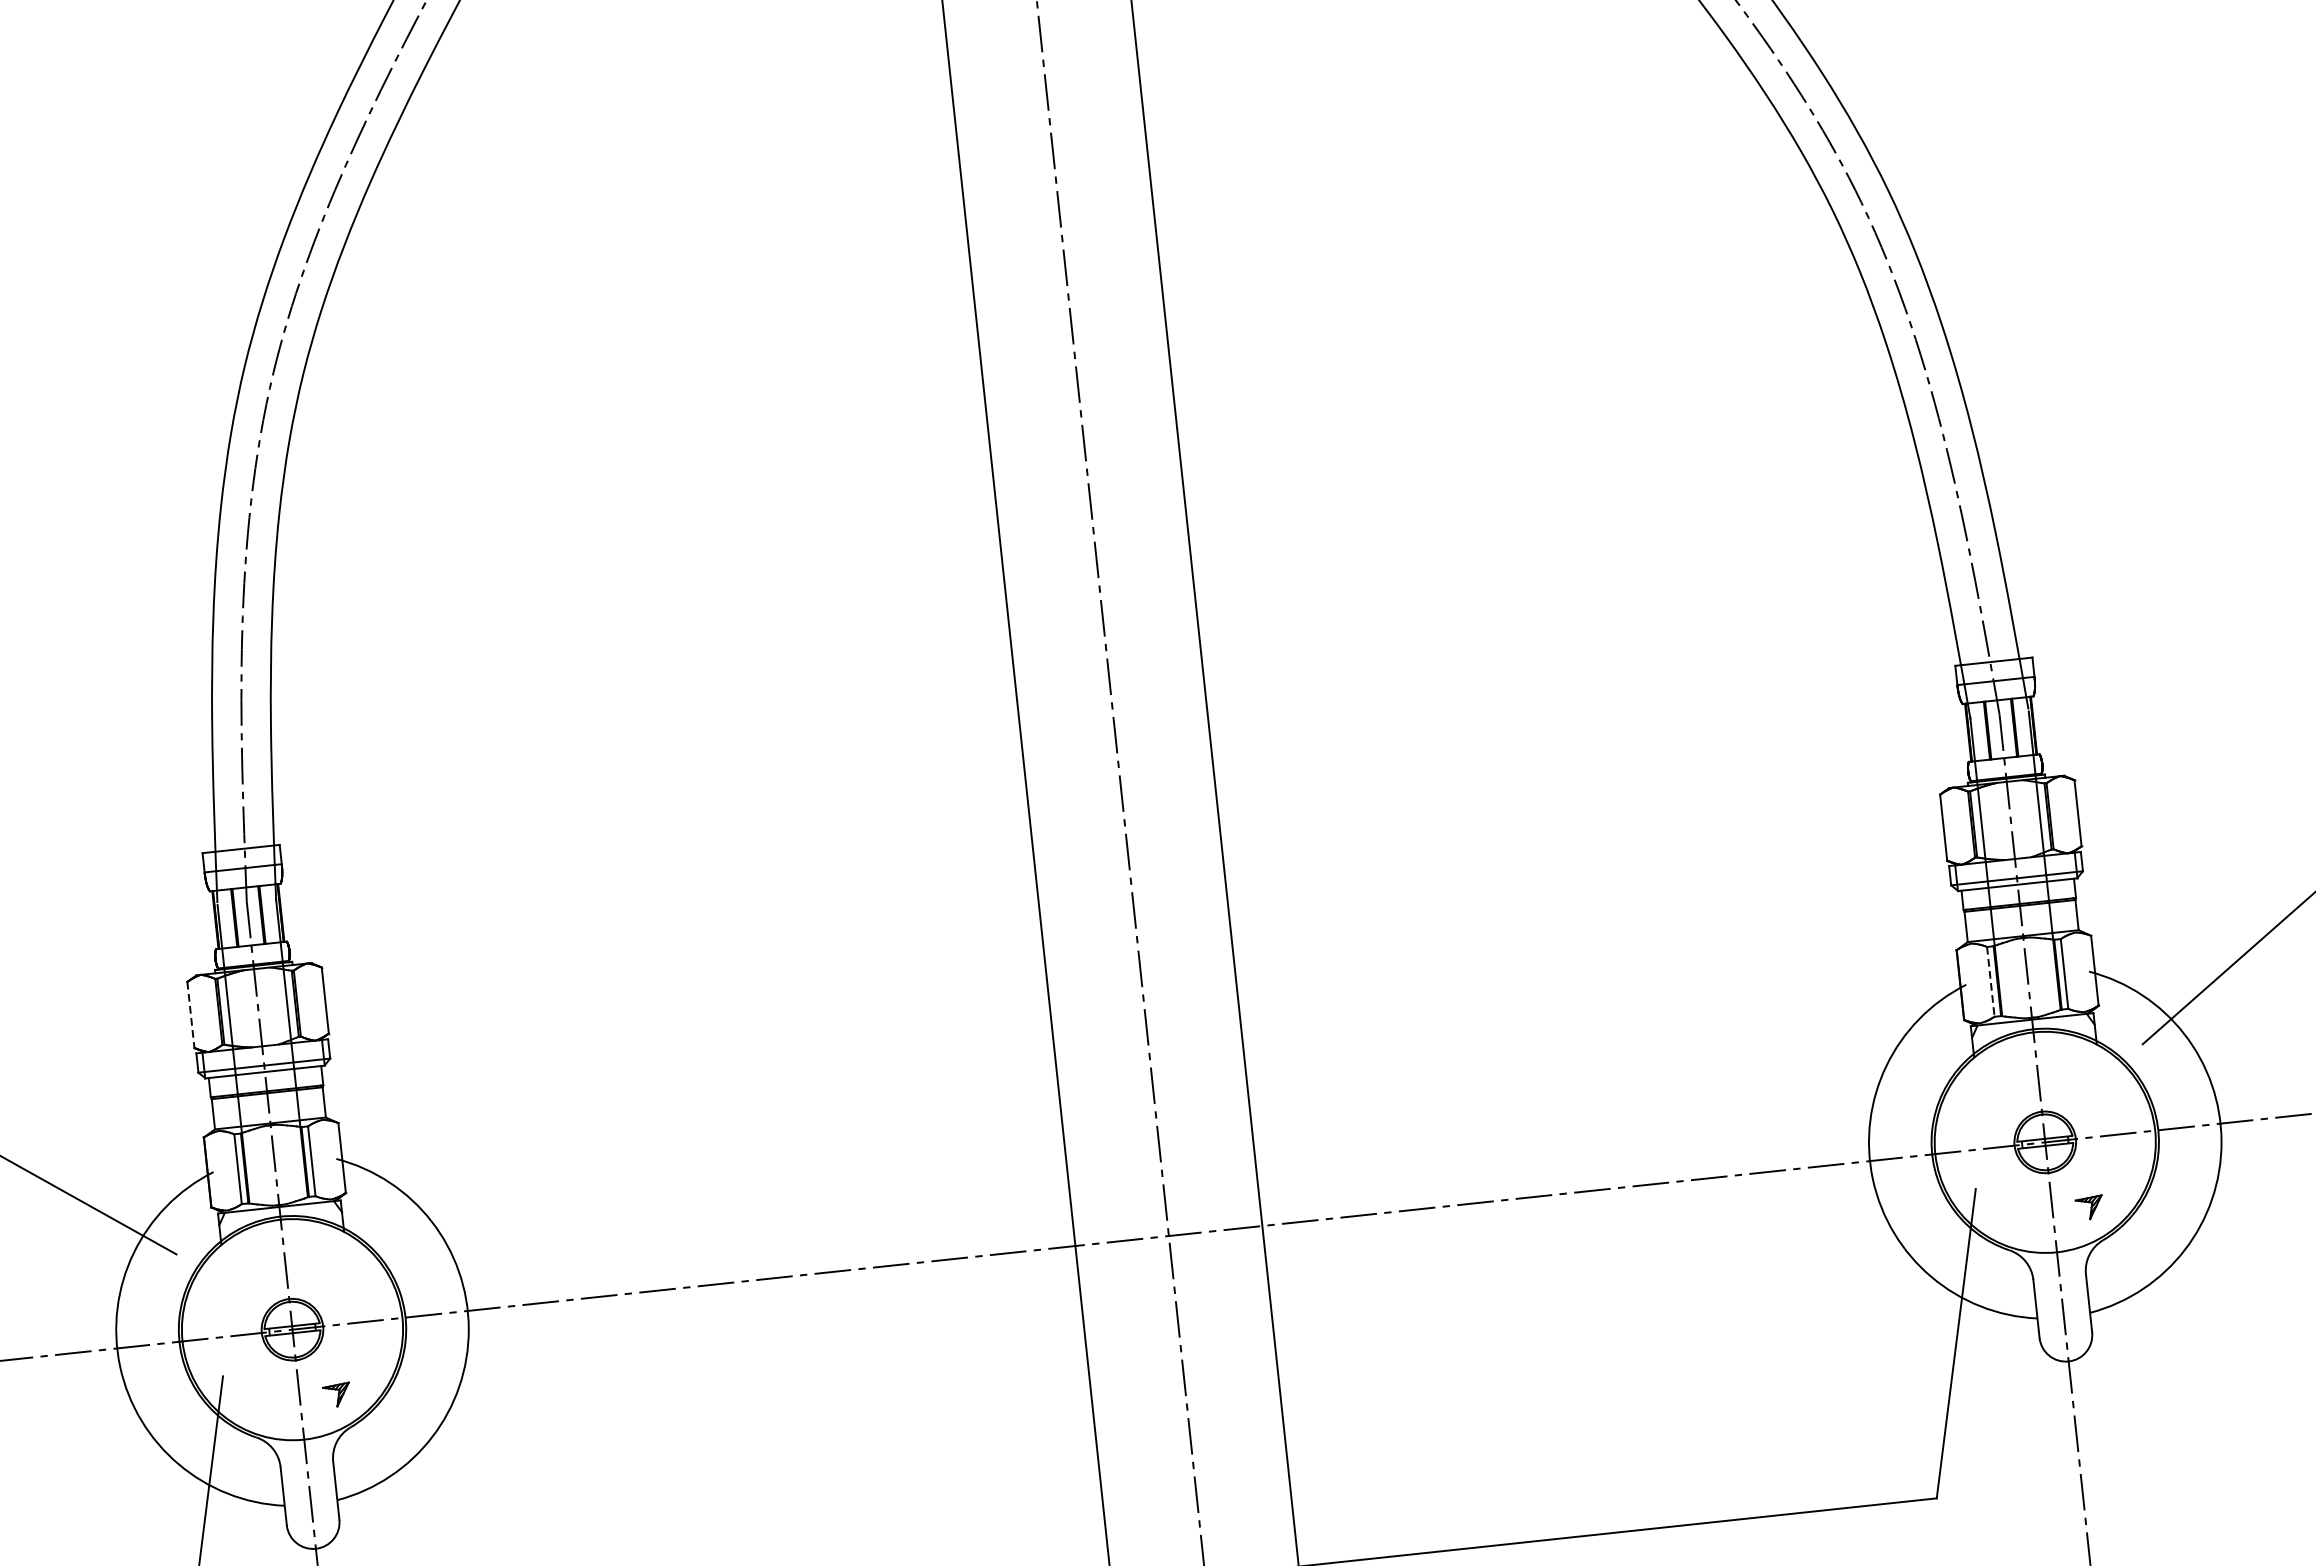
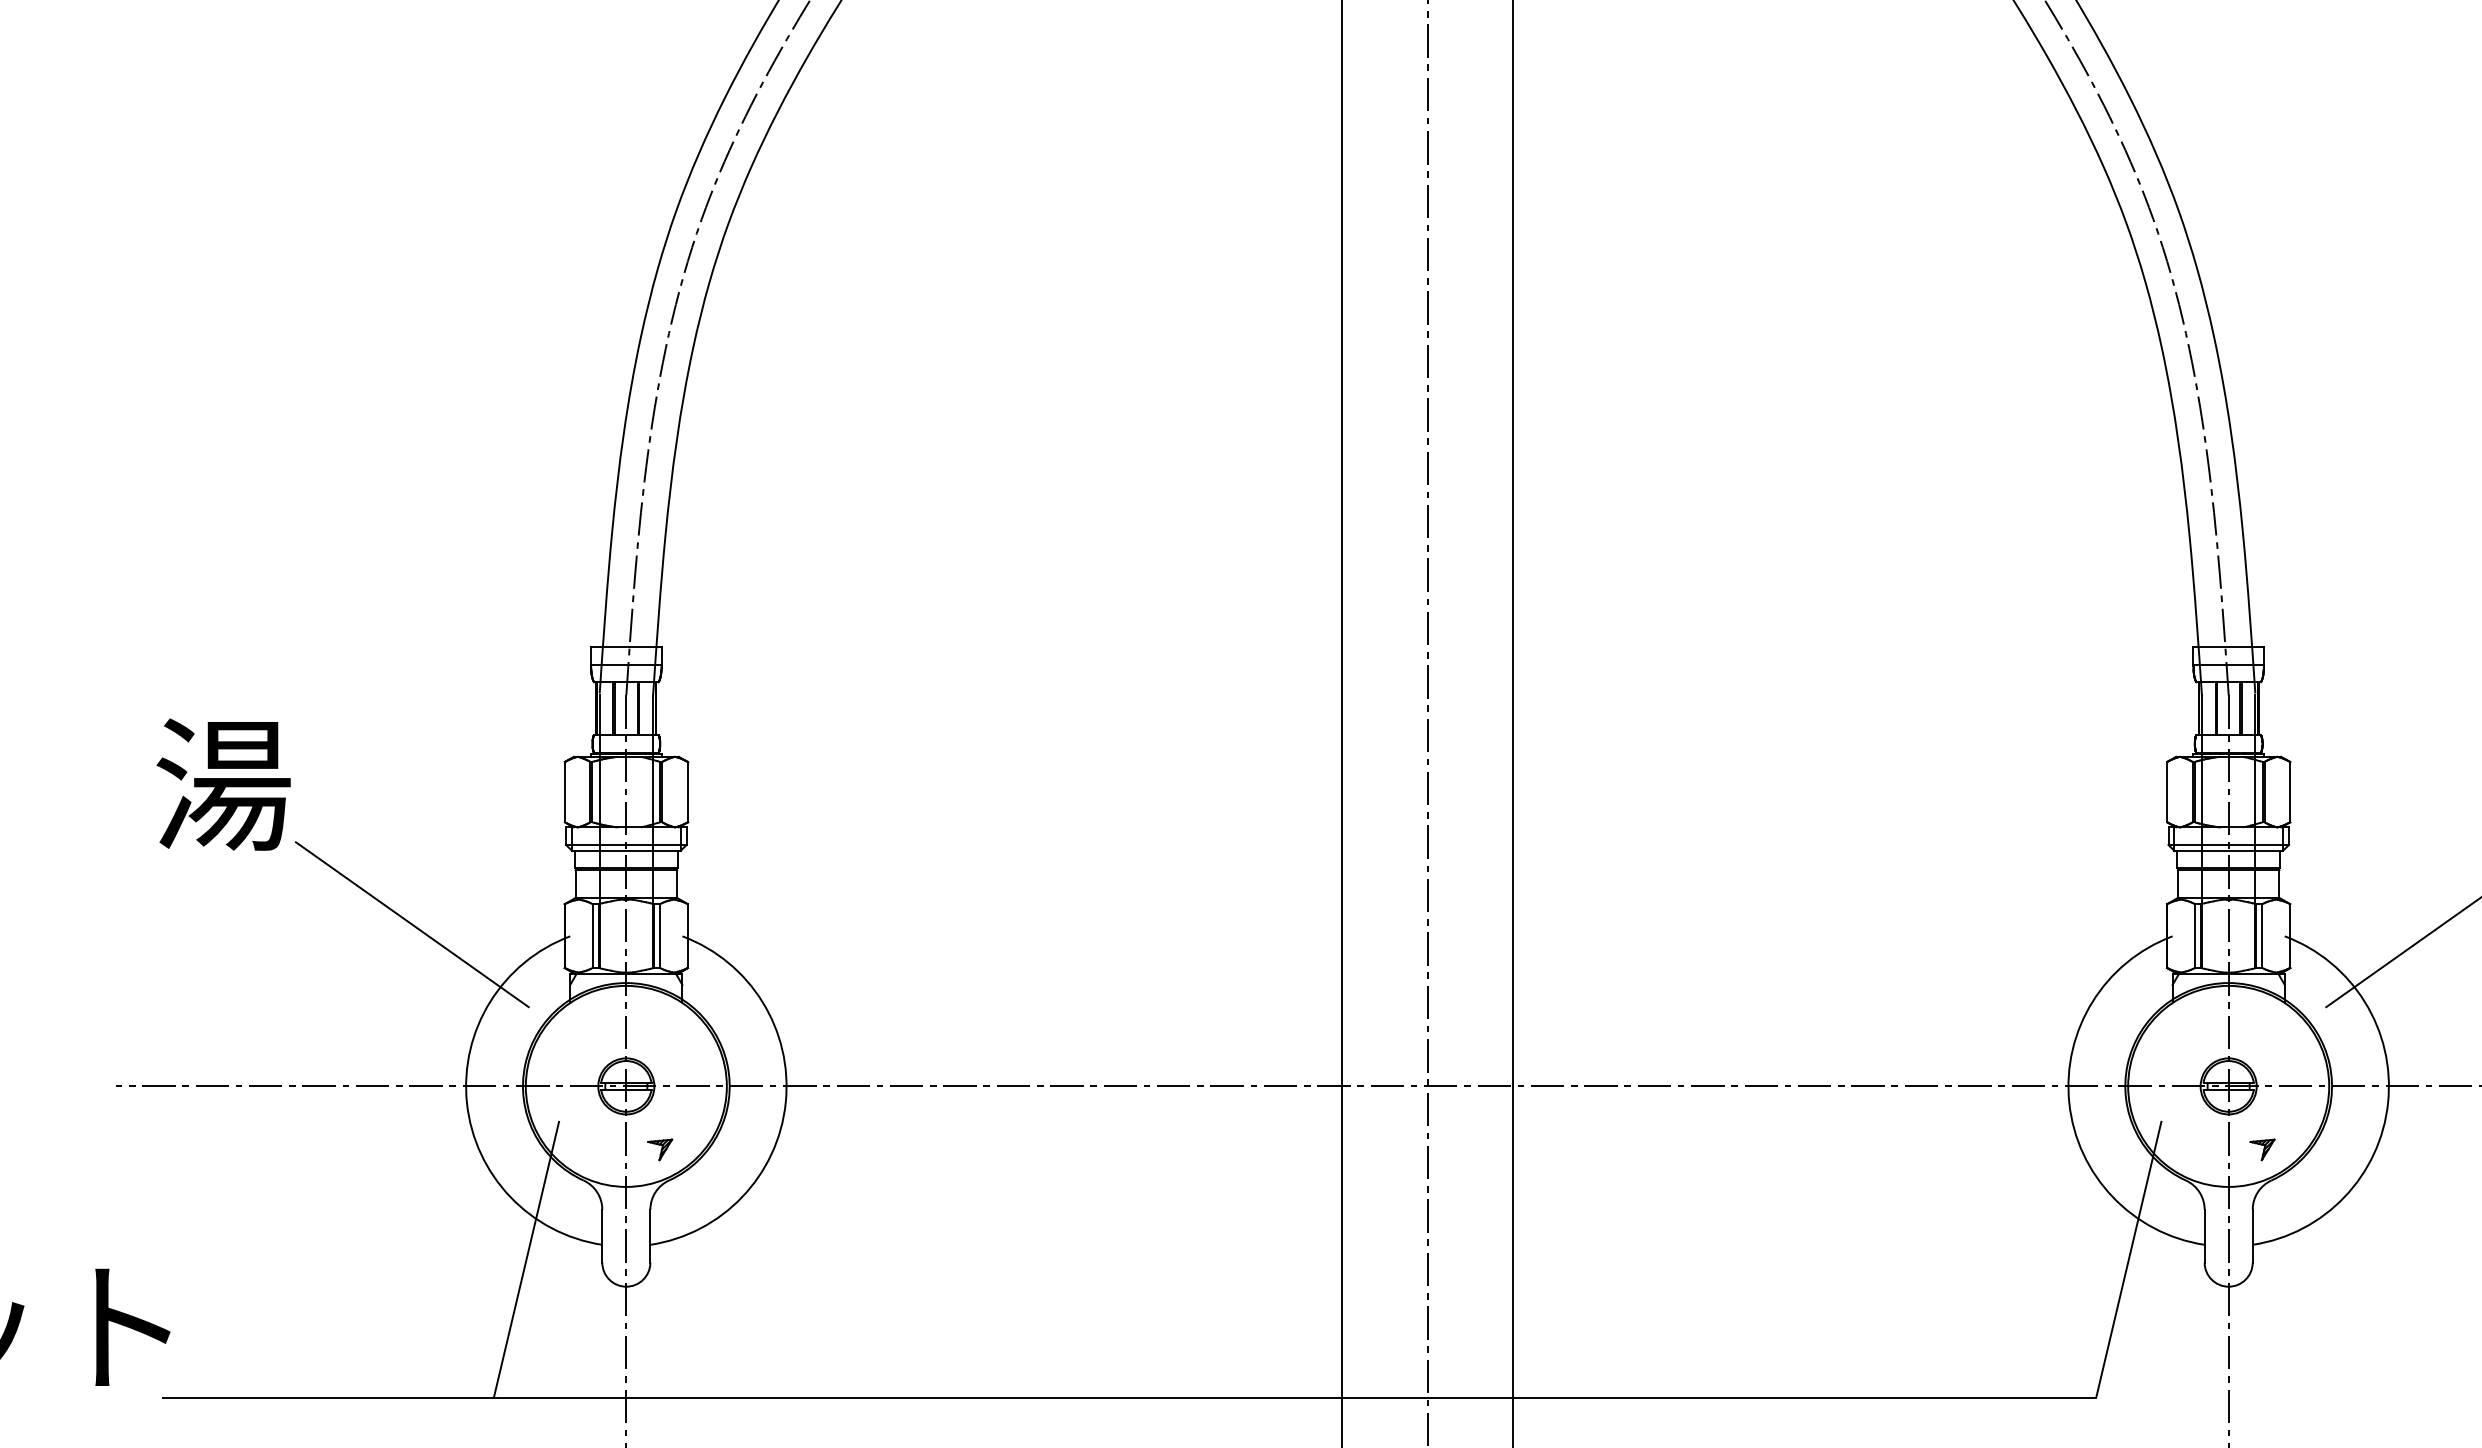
line: (1990, 982) -> (2194, 936), dashed -> solid
line: (190, 1015) -> (564, 792), dashed -> solid

